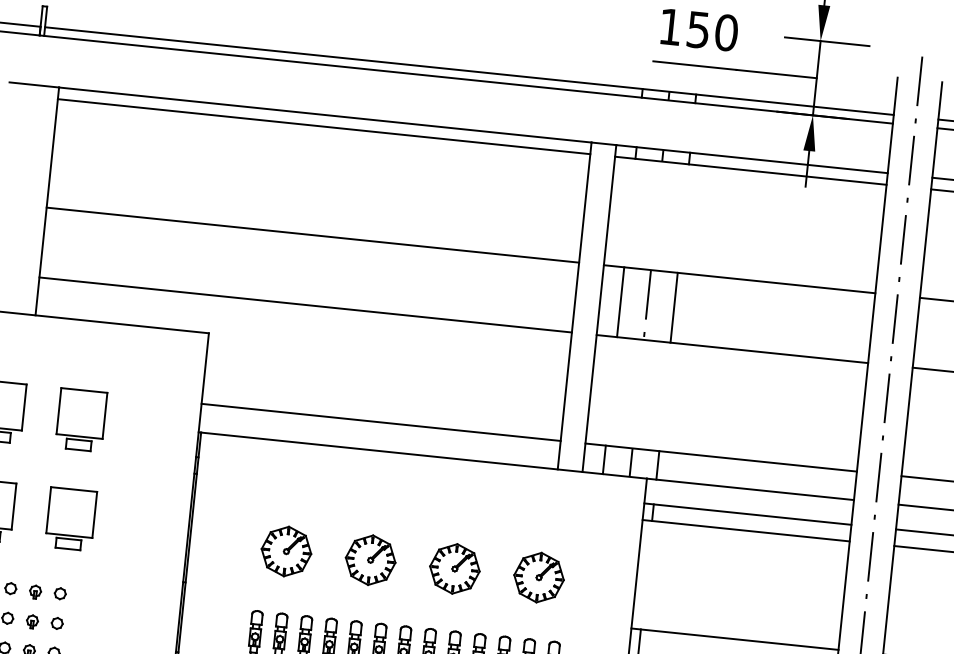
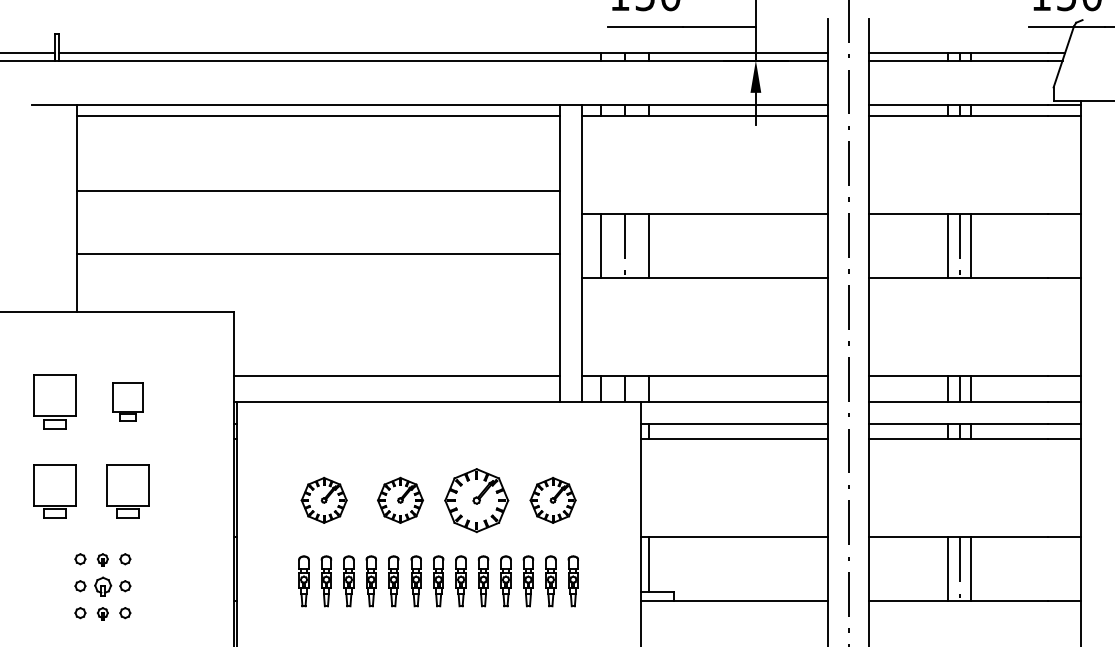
line: (312, 235) -> (318, 191), moved
line: (305, 304) -> (318, 253), moved
part: (80, 419) -> (127, 401), size x0.7
part: (454, 567) -> (476, 499), size x1.4
part: (32, 621) -> (102, 586), size x1.6

